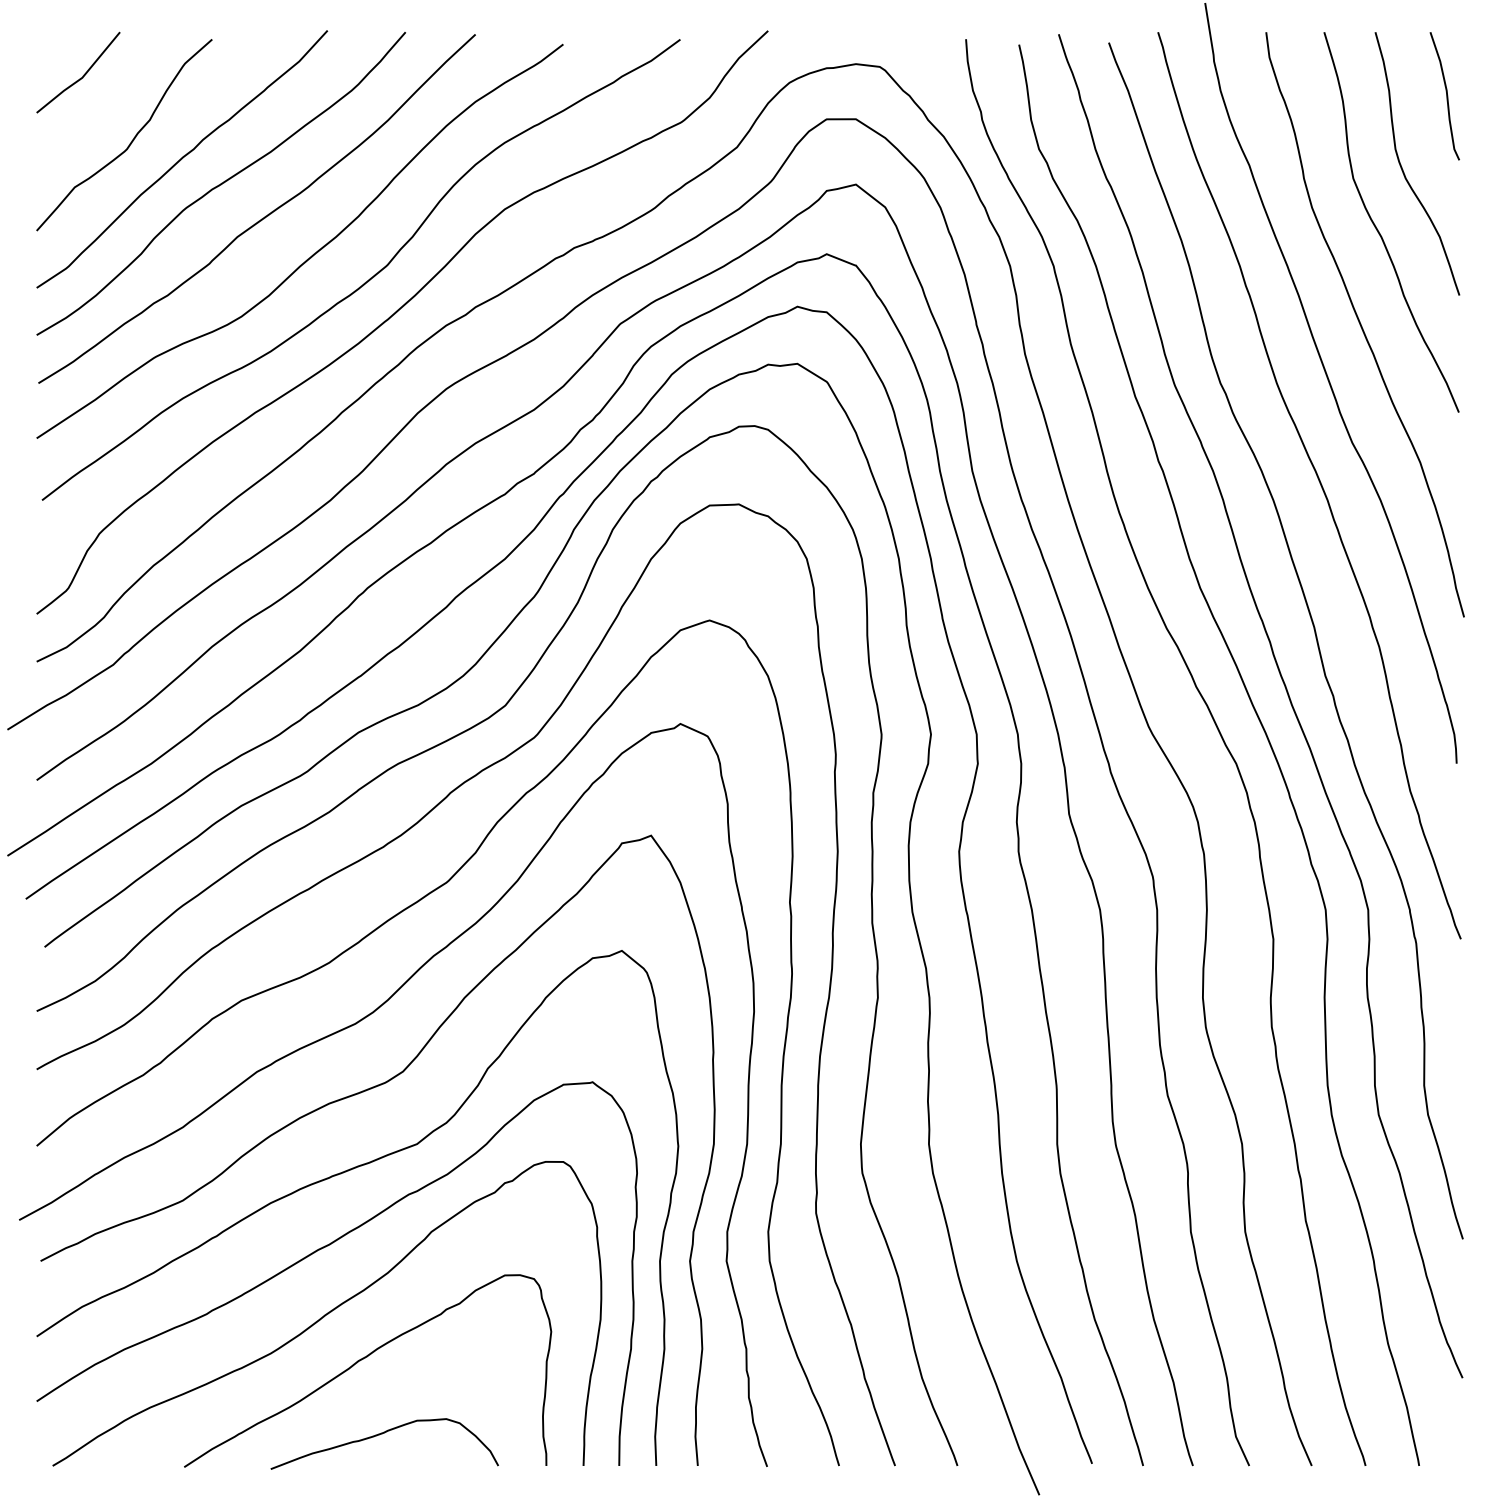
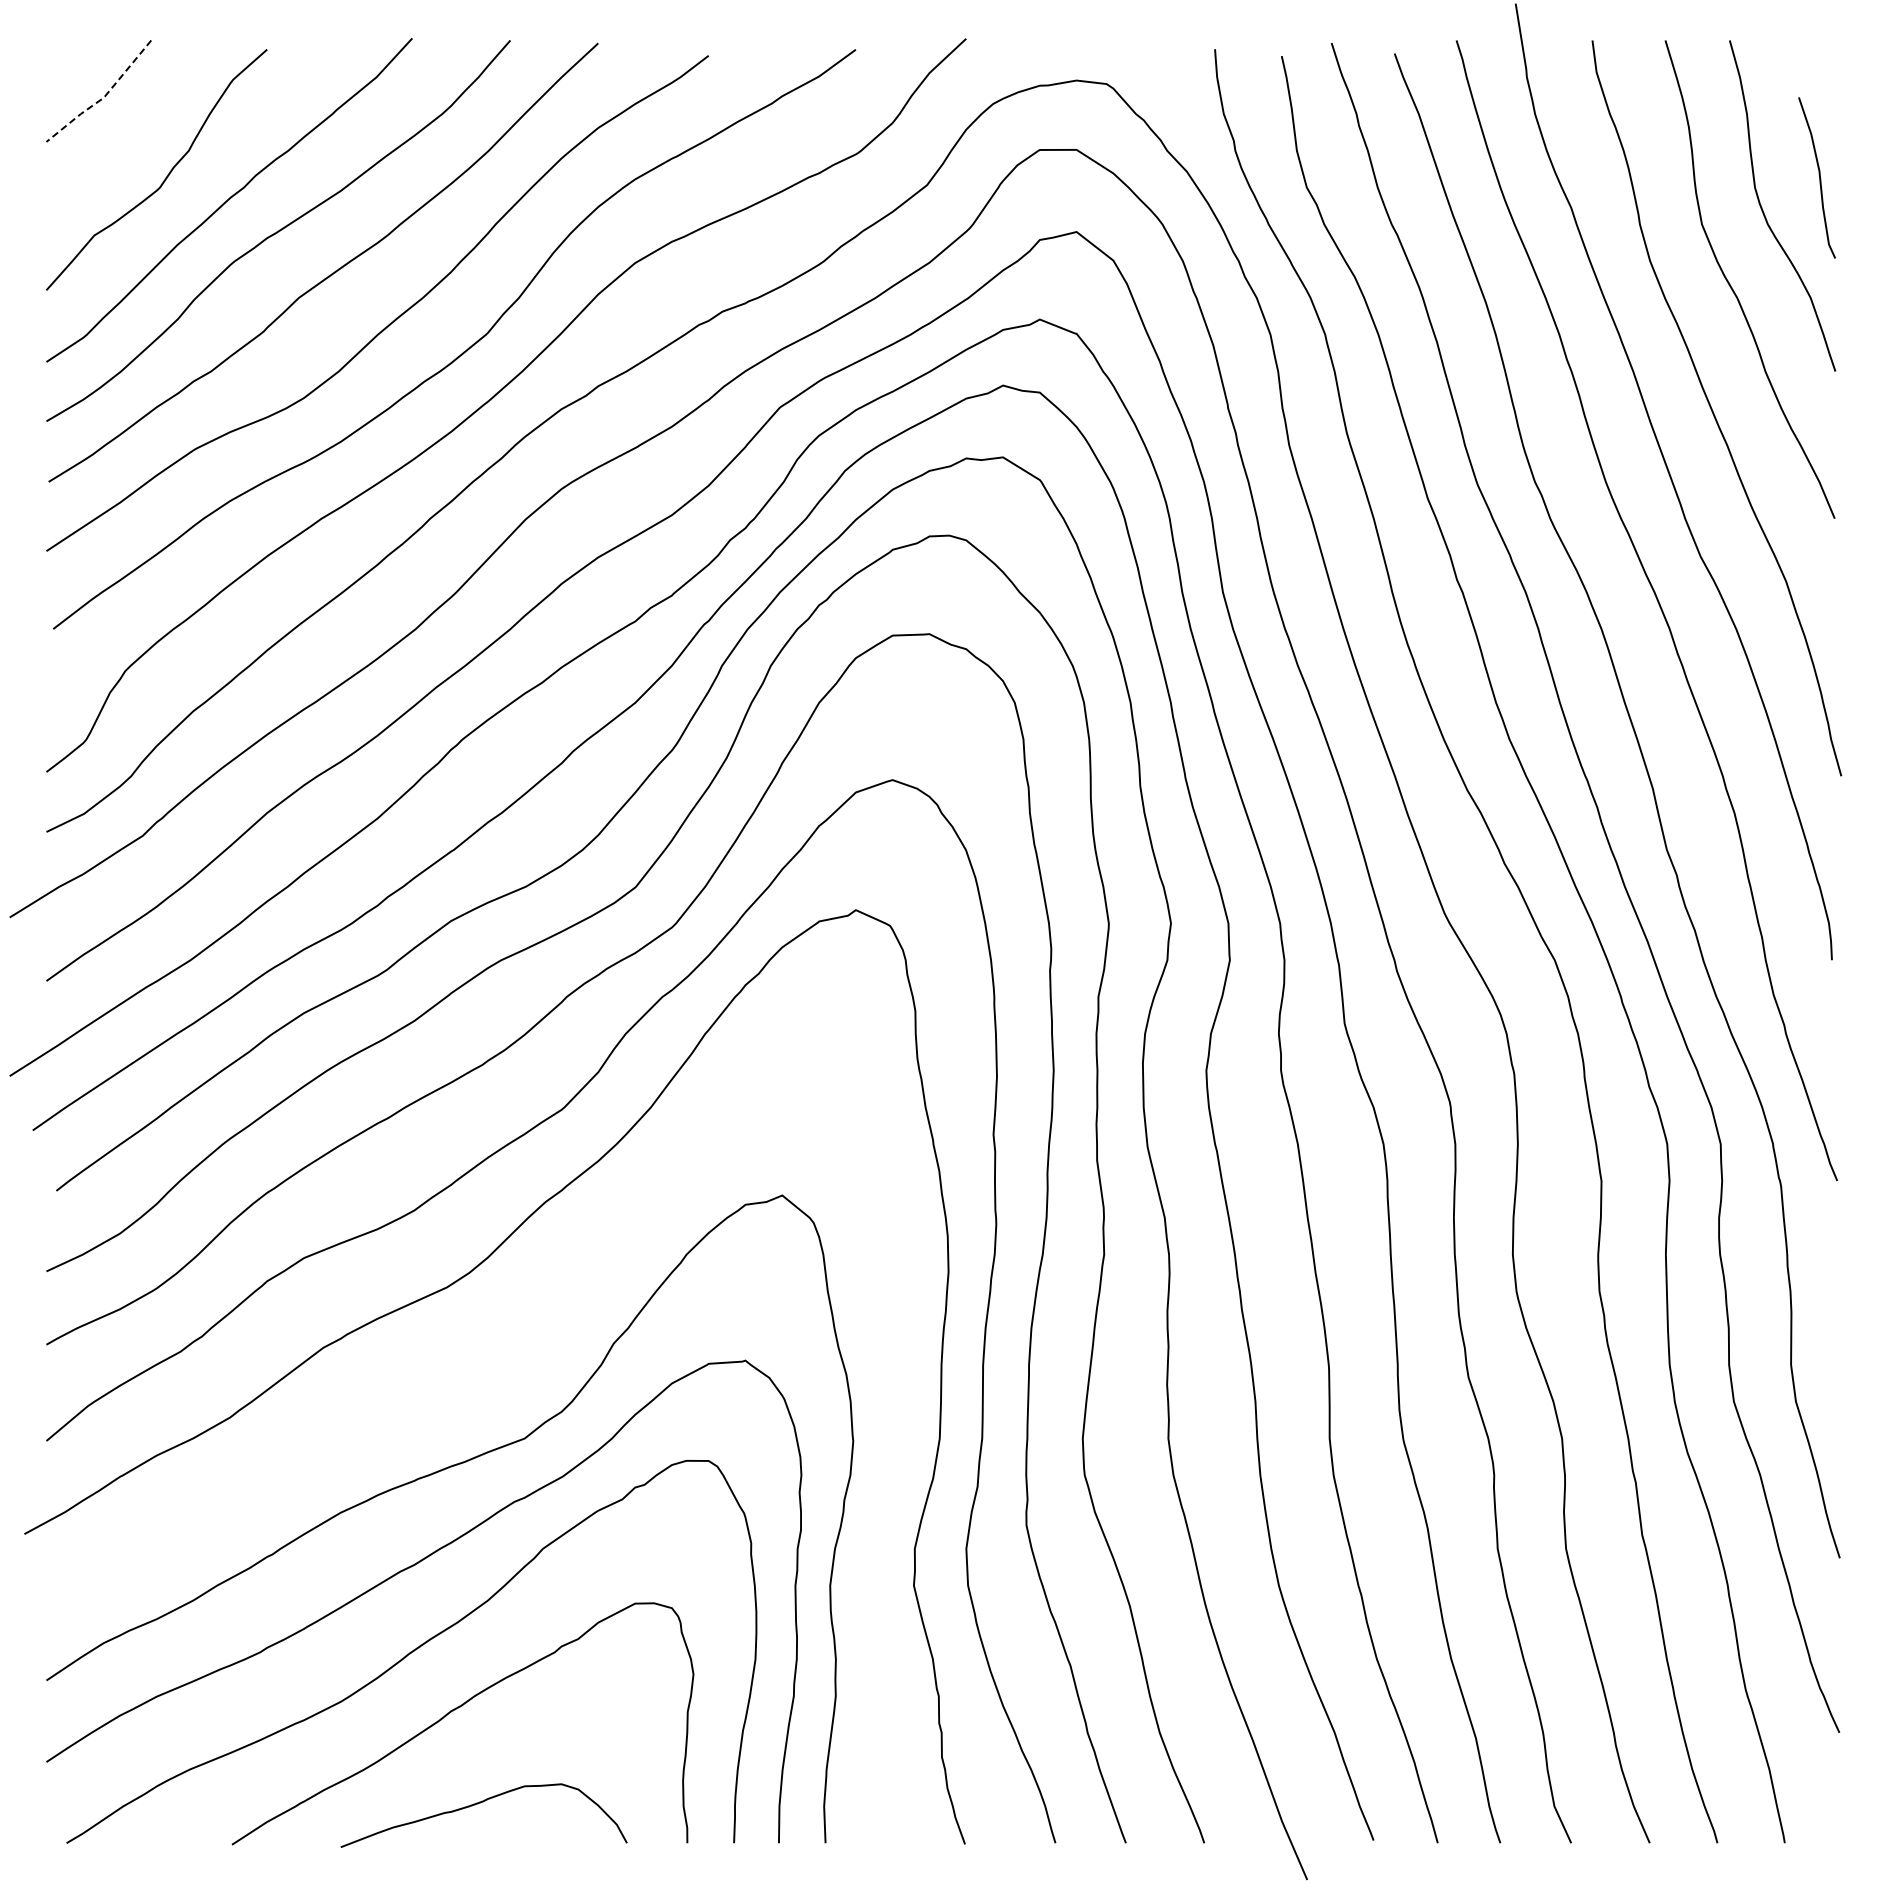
line: (82, 77) -> (103, 97), solid -> dashed
curve: (1446, 95) -> (1819, 177), moved
curve: (357, 1094) -> (449, 1376), removed

